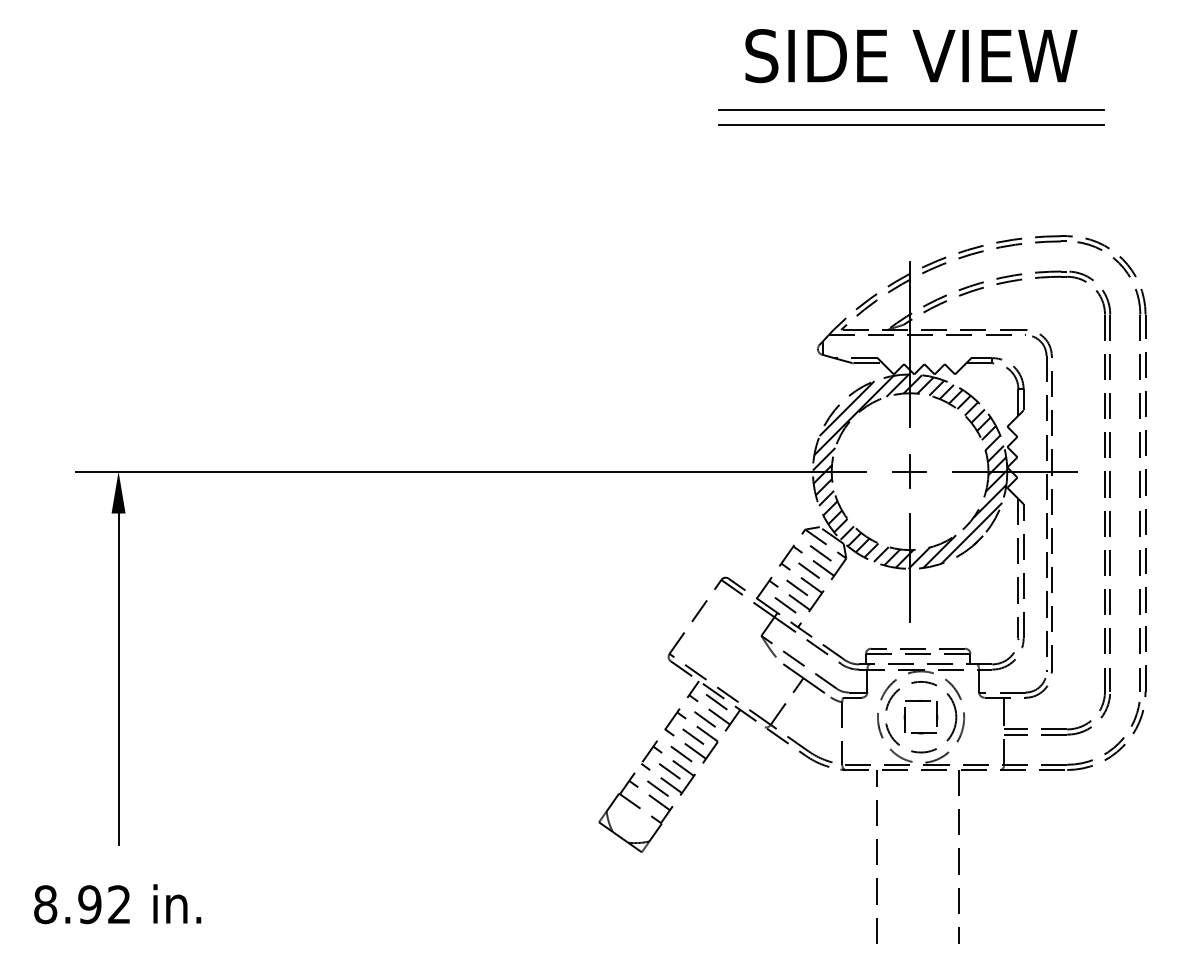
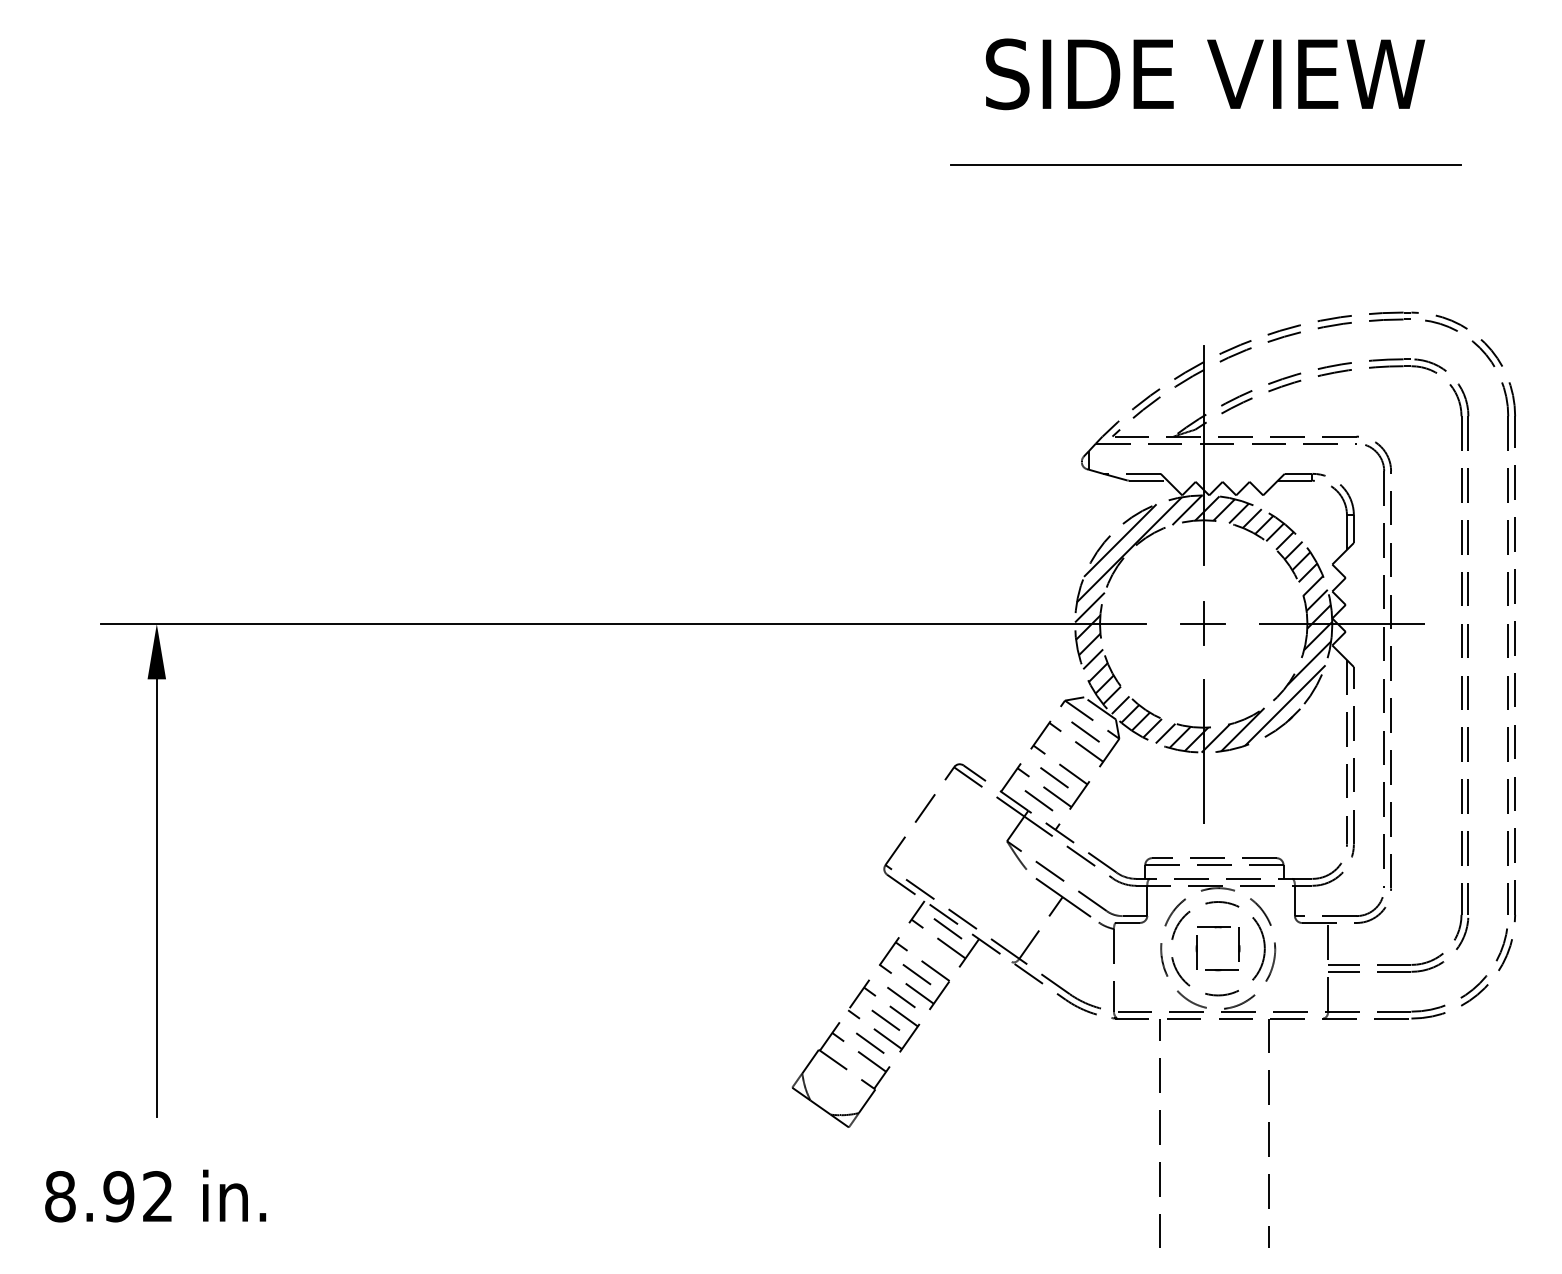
line: (911, 109) -> (1205, 144), removed
line: (807, 569) -> (1068, 753), removed
line: (704, 719) -> (931, 951), removed

